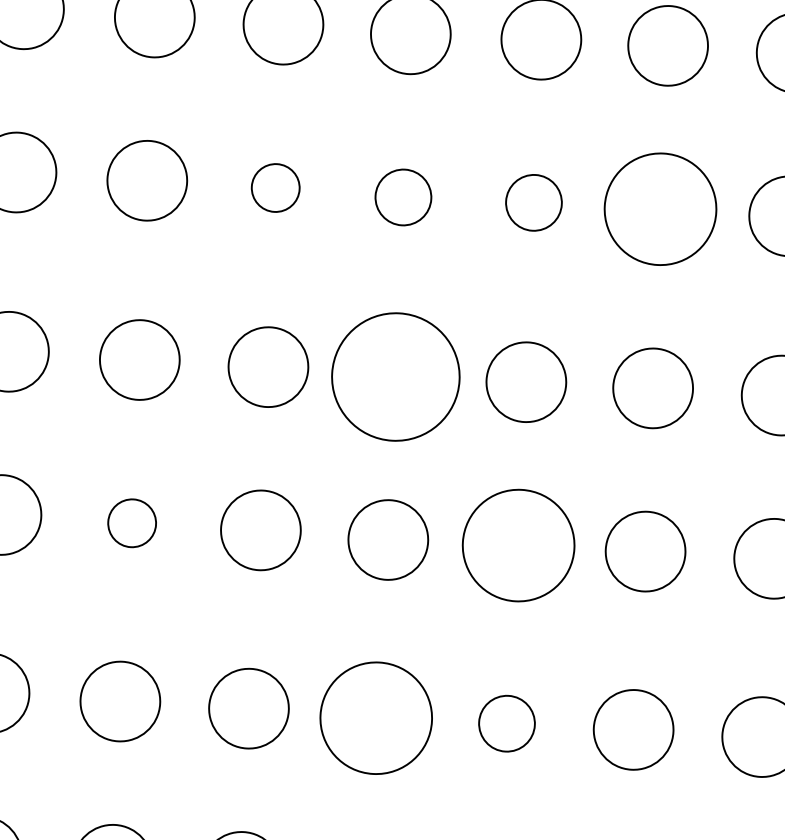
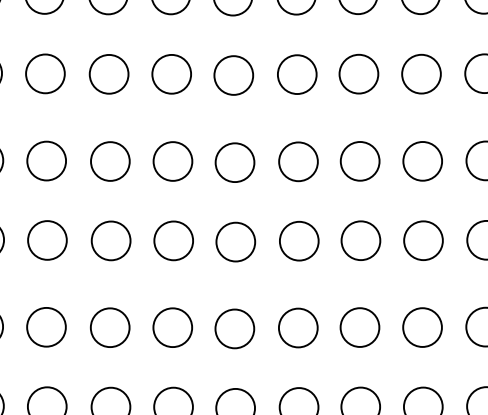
part: (275, 188) -> (171, 74), size x1.67
part: (402, 197) -> (233, 75), size x1.43
part: (534, 202) -> (297, 74), size x1.43
part: (659, 207) -> (358, 73), size x0.71
part: (394, 376) -> (234, 162), size x0.62
part: (131, 522) -> (110, 240), size x1.67
part: (519, 544) -> (299, 240), size x0.71
part: (375, 717) -> (234, 328), size x0.71
part: (507, 722) -> (298, 327), size x1.43

